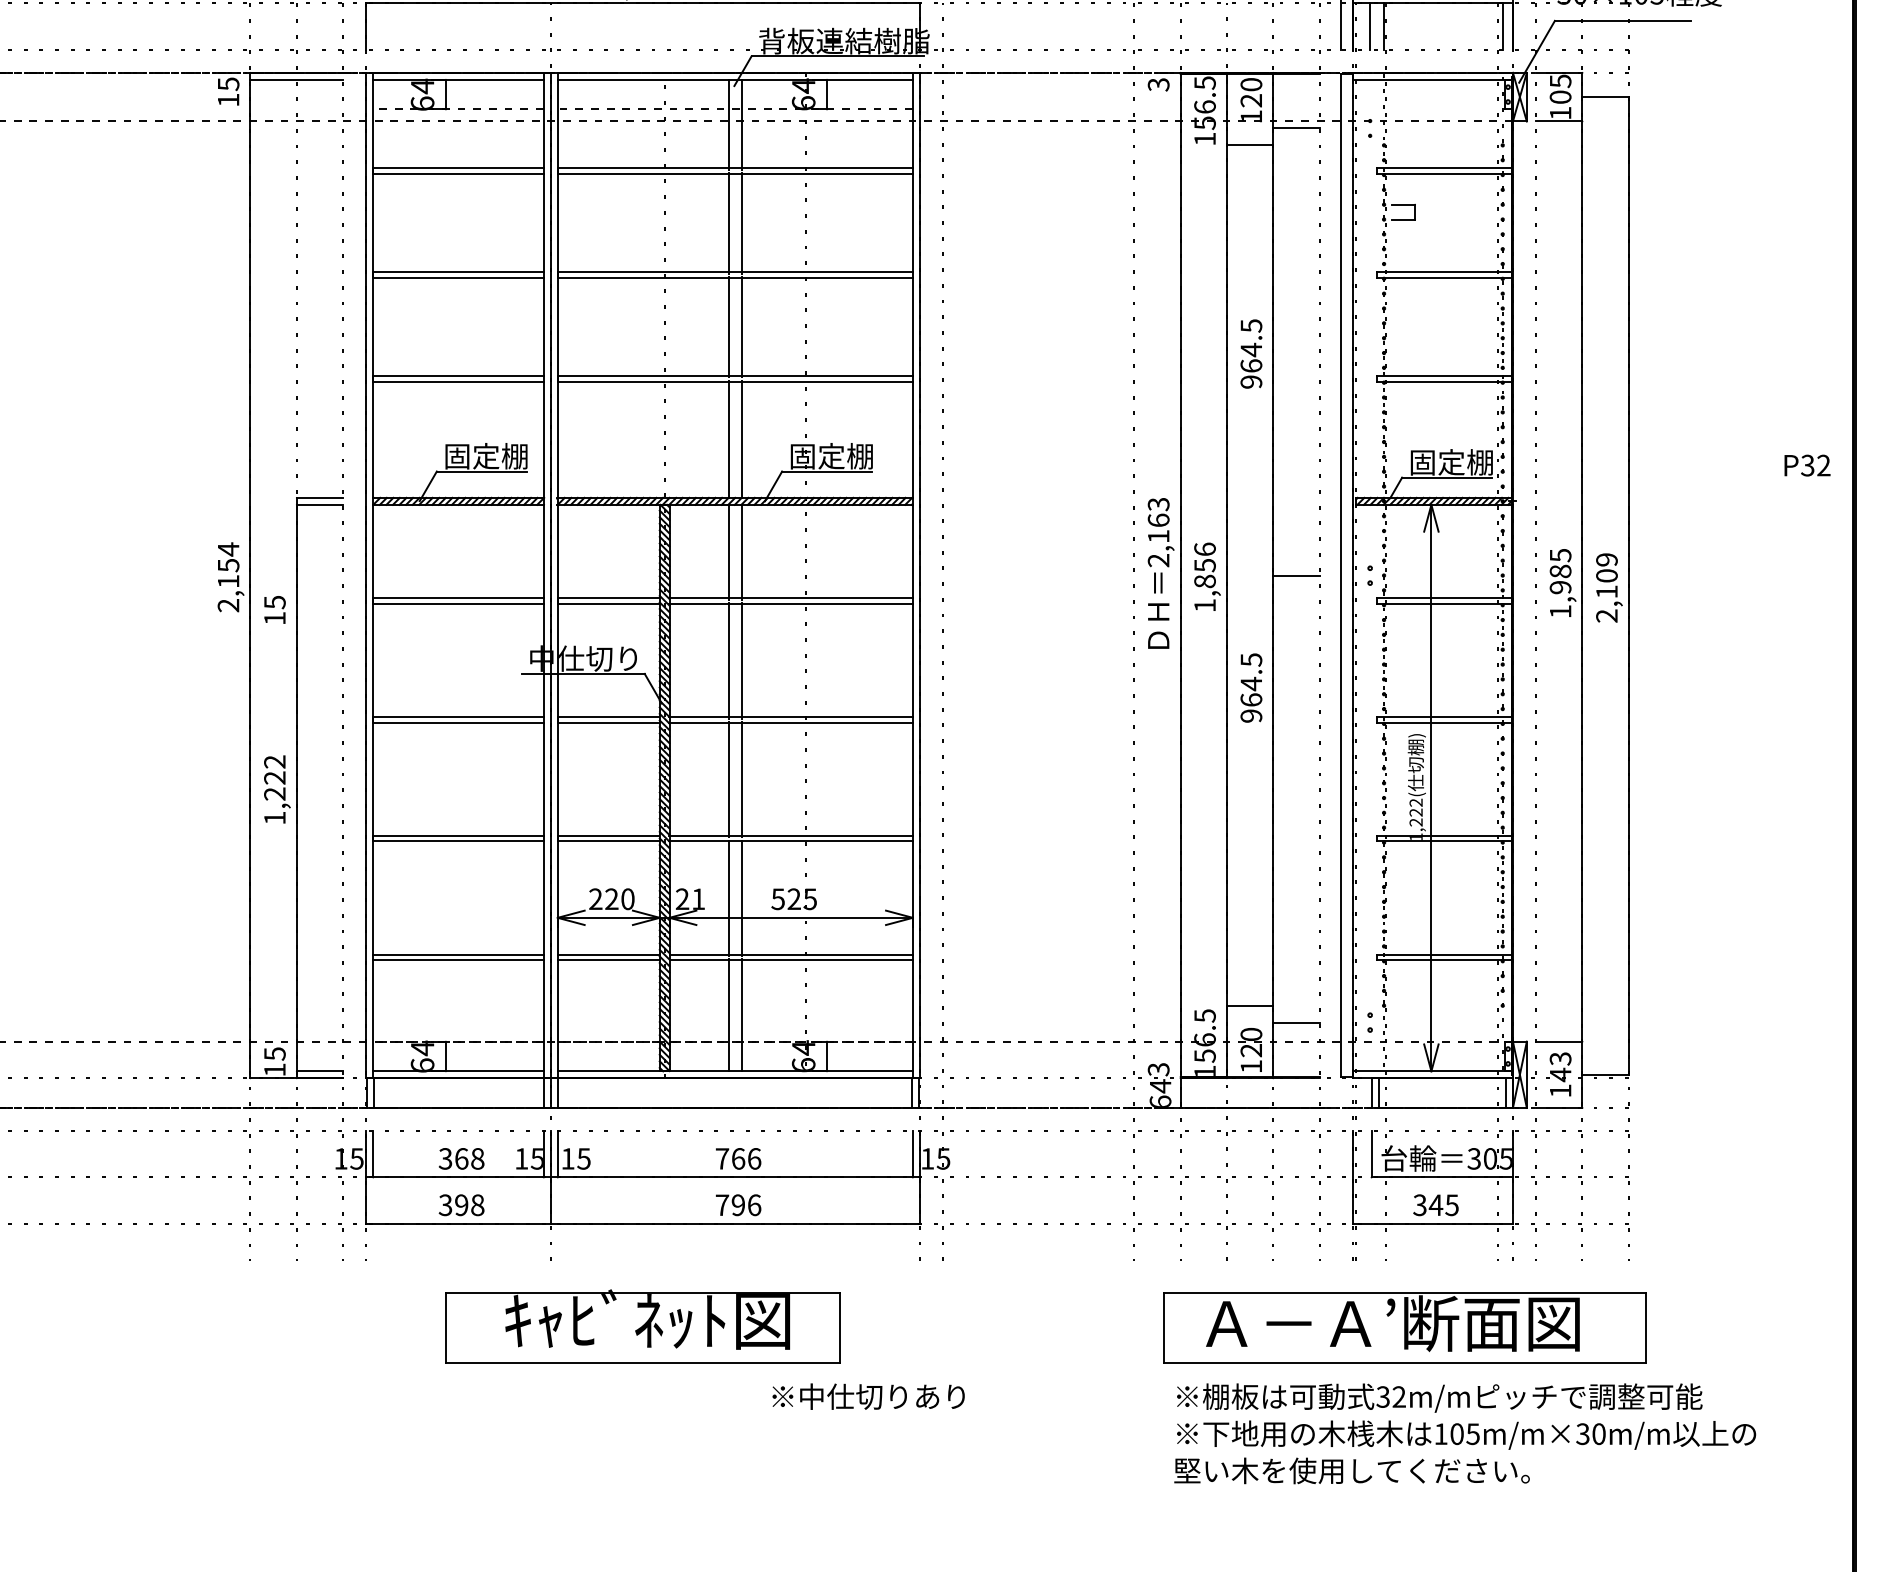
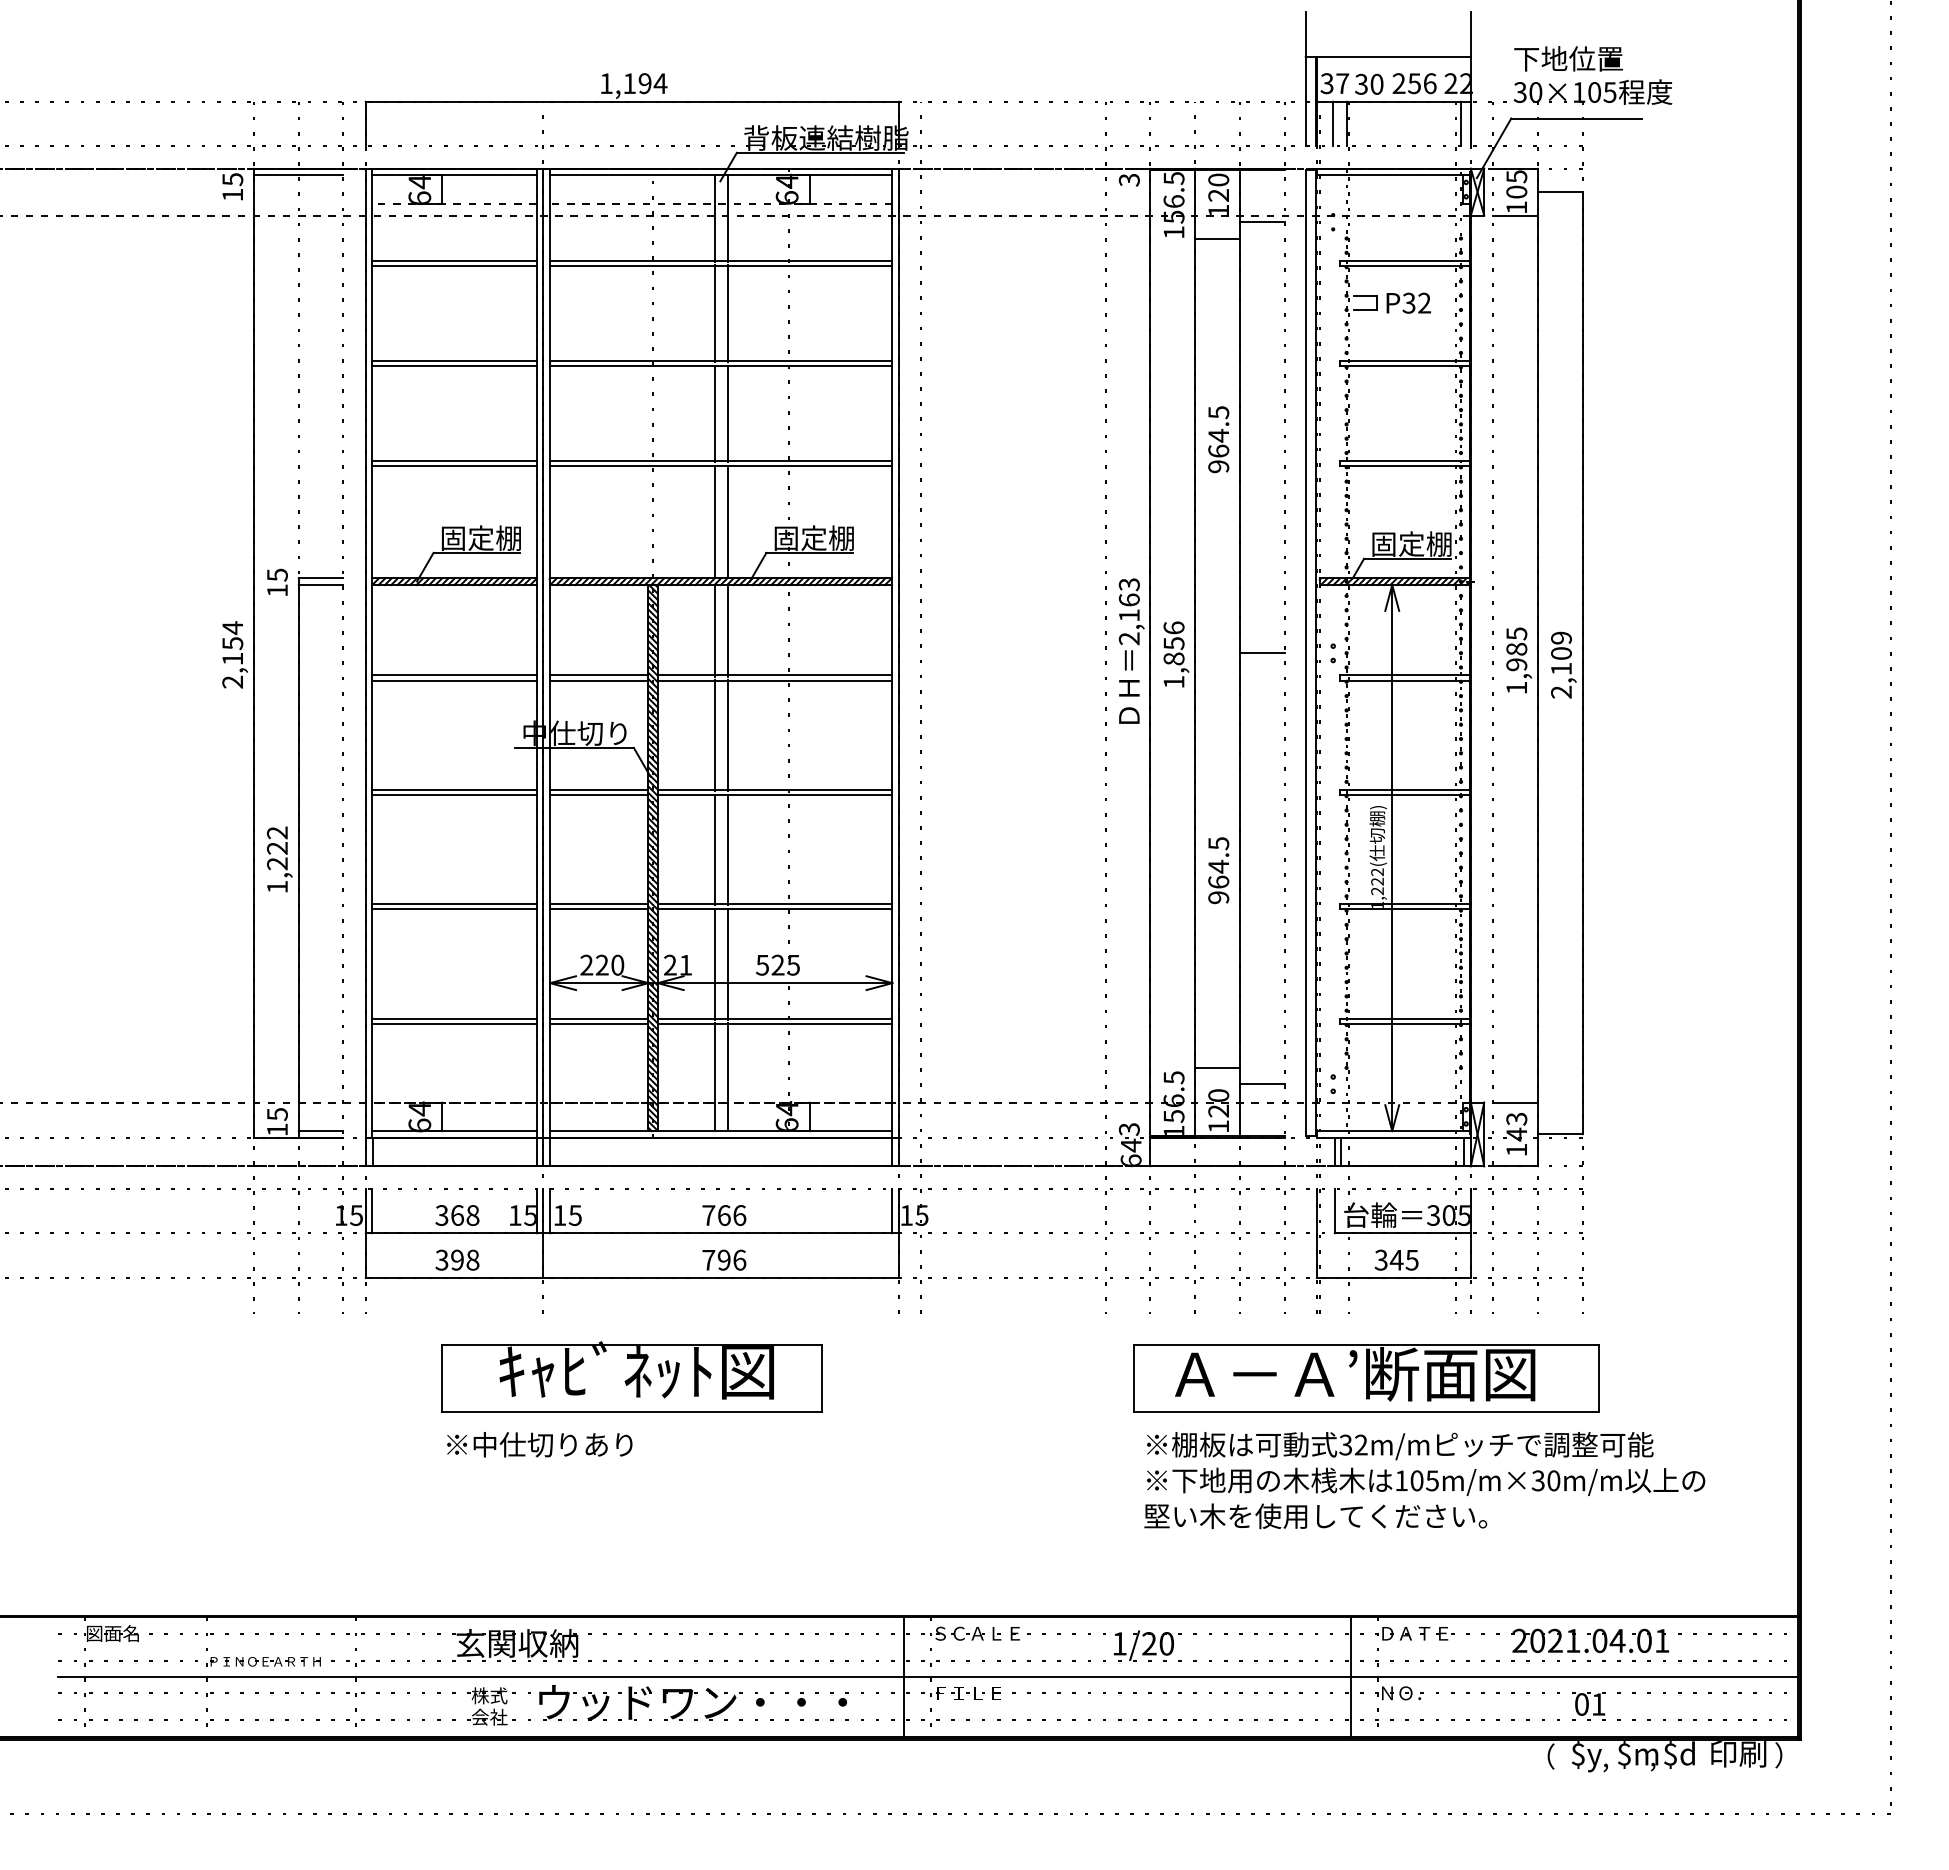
text: (1807, 464) -> (1408, 302), moved
text: (274, 609) -> (277, 581), moved
text: (1251, 687) -> (1218, 870), moved
text: (868, 1396) -> (539, 1444), moved

